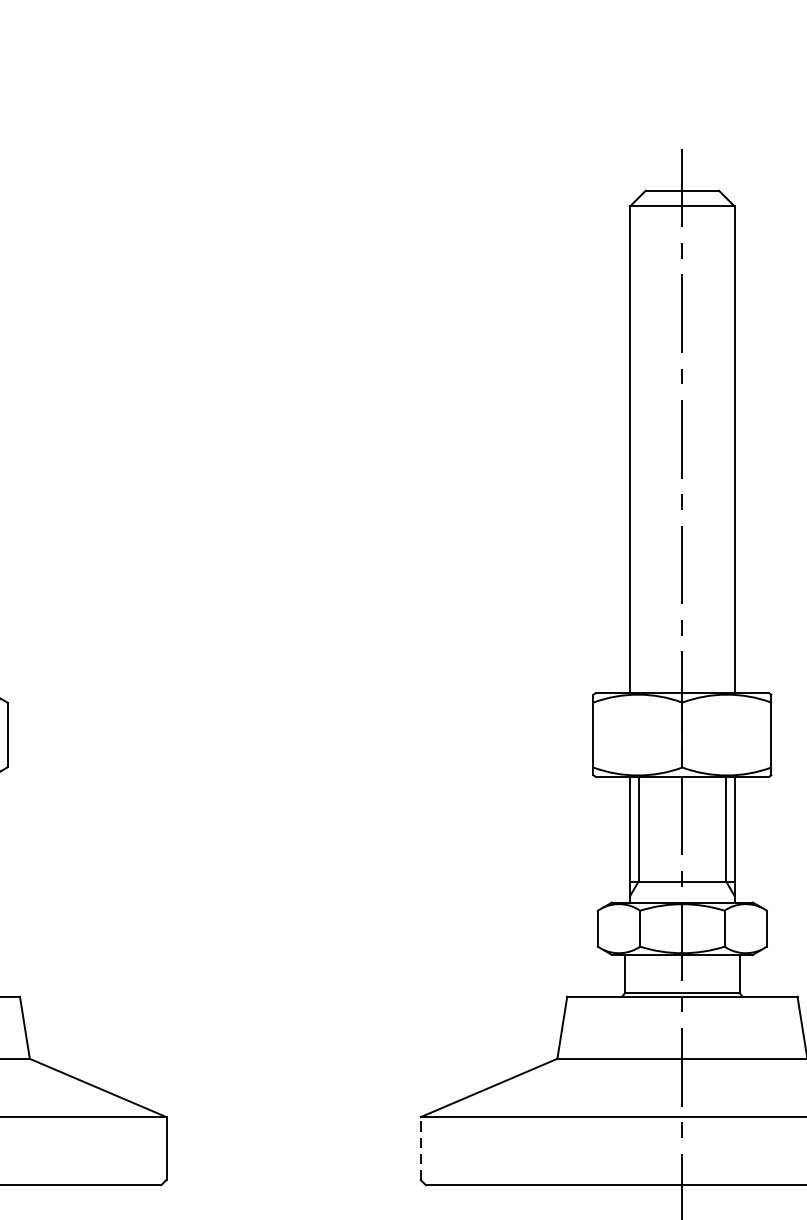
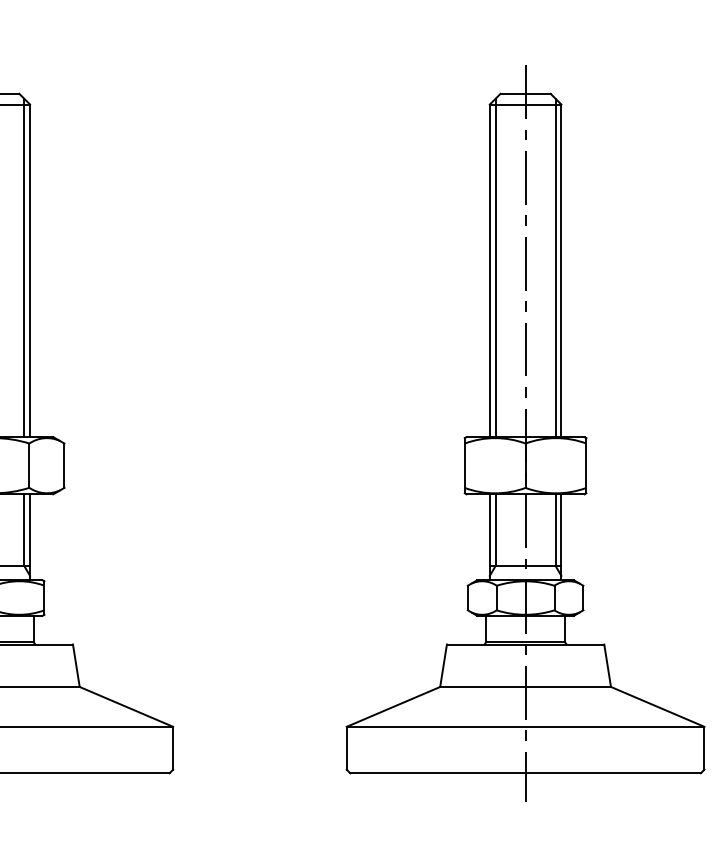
line: (638, 444) -> (495, 267), added
line: (726, 444) -> (555, 267), added
line: (420, 1147) -> (346, 747), dashed -> solid

